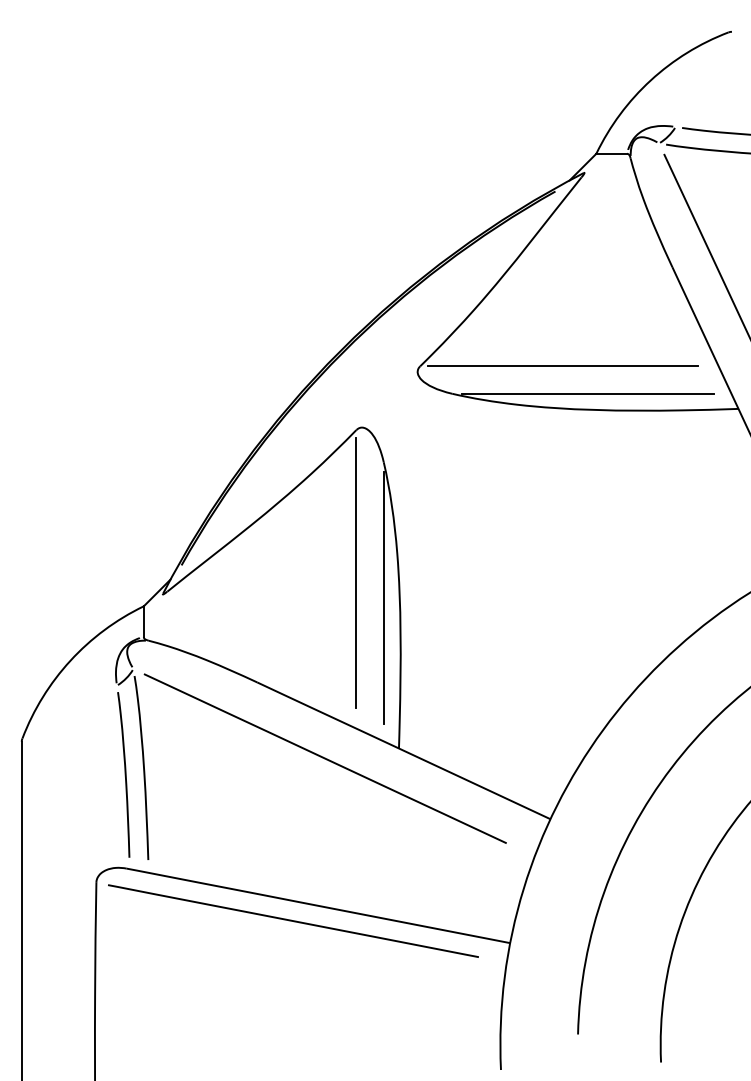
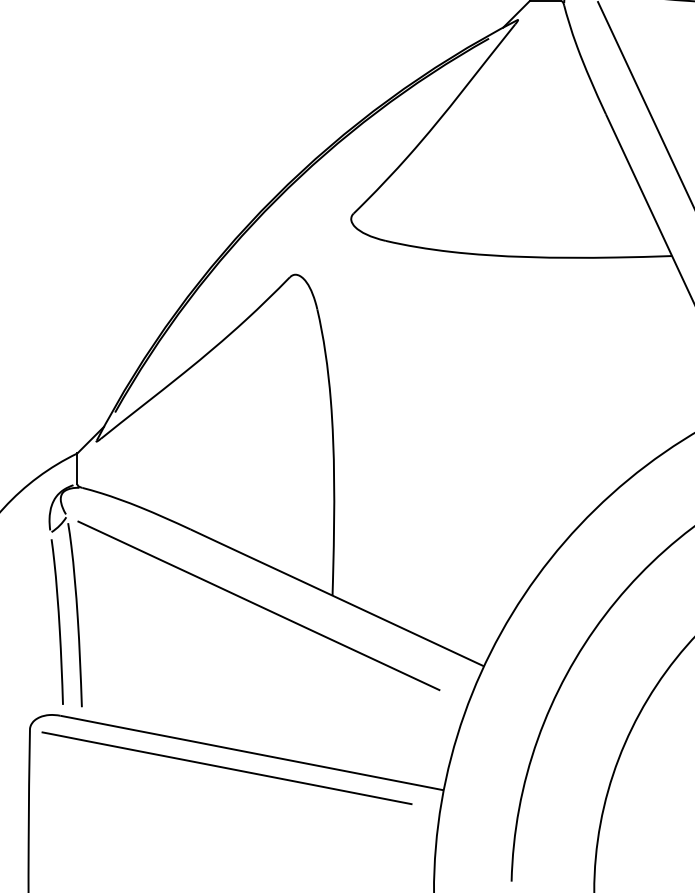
line: (563, 366) -> (497, 213), removed
line: (587, 393) -> (521, 240), removed
line: (356, 573) -> (290, 420), removed
line: (383, 597) -> (317, 444), removed

